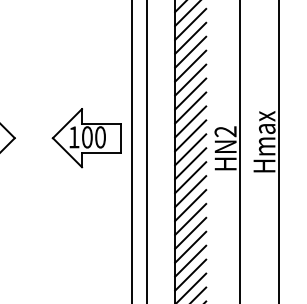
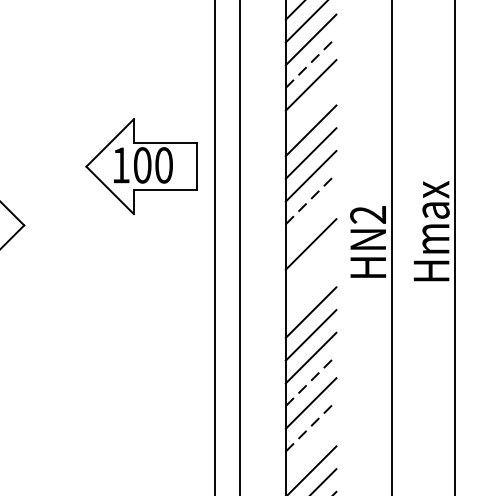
line: (190, 38) -> (310, 62), solid -> dashed
line: (190, 65) -> (310, 106), removed
line: (190, 121) -> (310, 198), solid -> dashed
line: (190, 135) -> (310, 221), removed
part: (86, 138) -> (141, 167), moved
line: (190, 163) -> (310, 266), removed
line: (190, 177) -> (310, 289), removed
line: (190, 233) -> (310, 380), solid -> dashed
line: (190, 261) -> (310, 426), solid -> dashed
line: (190, 274) -> (310, 447), removed

